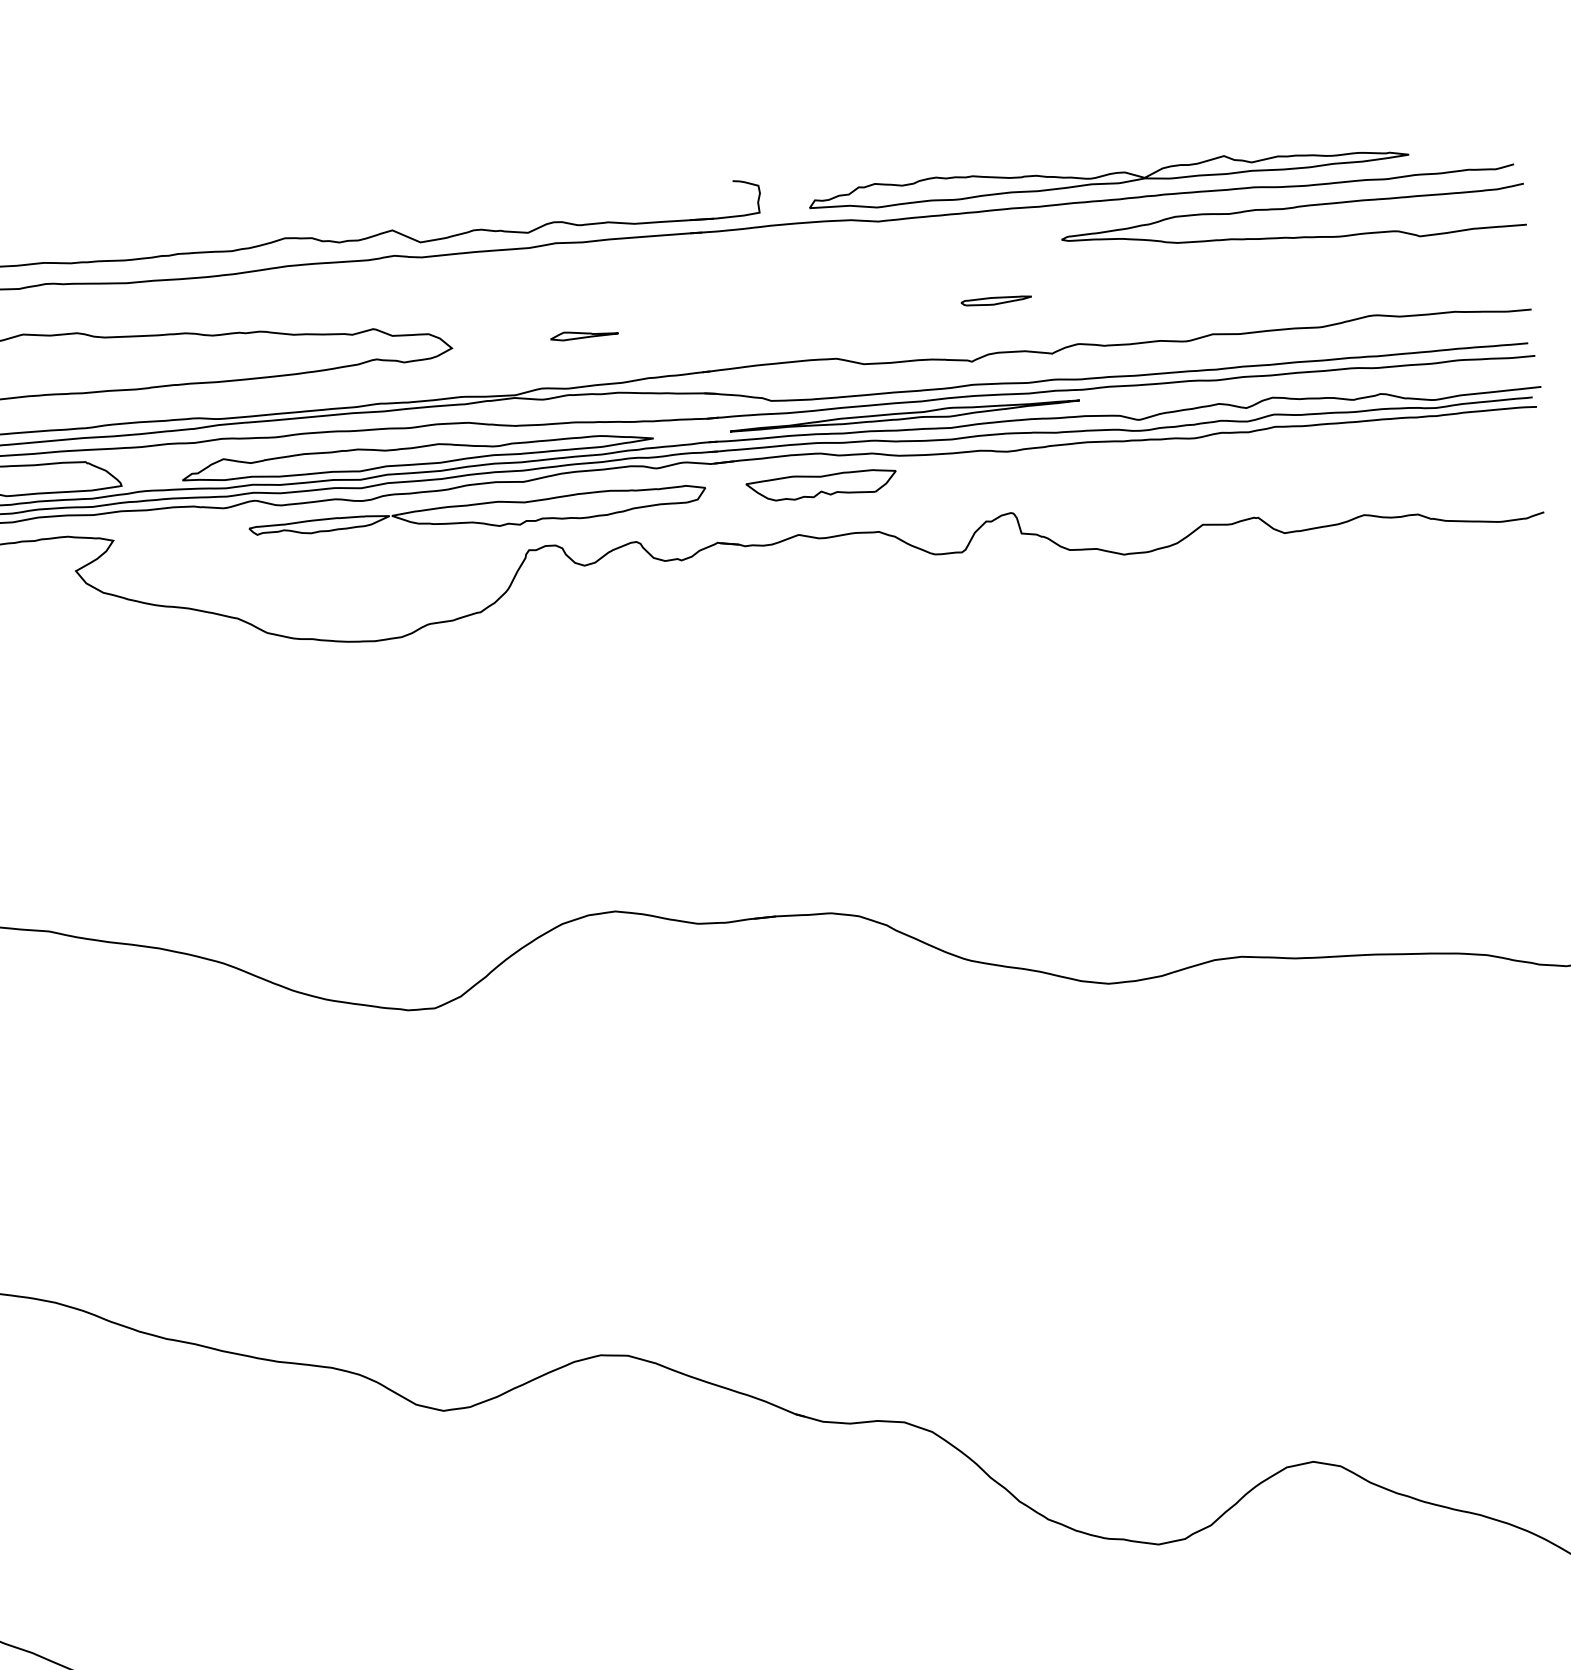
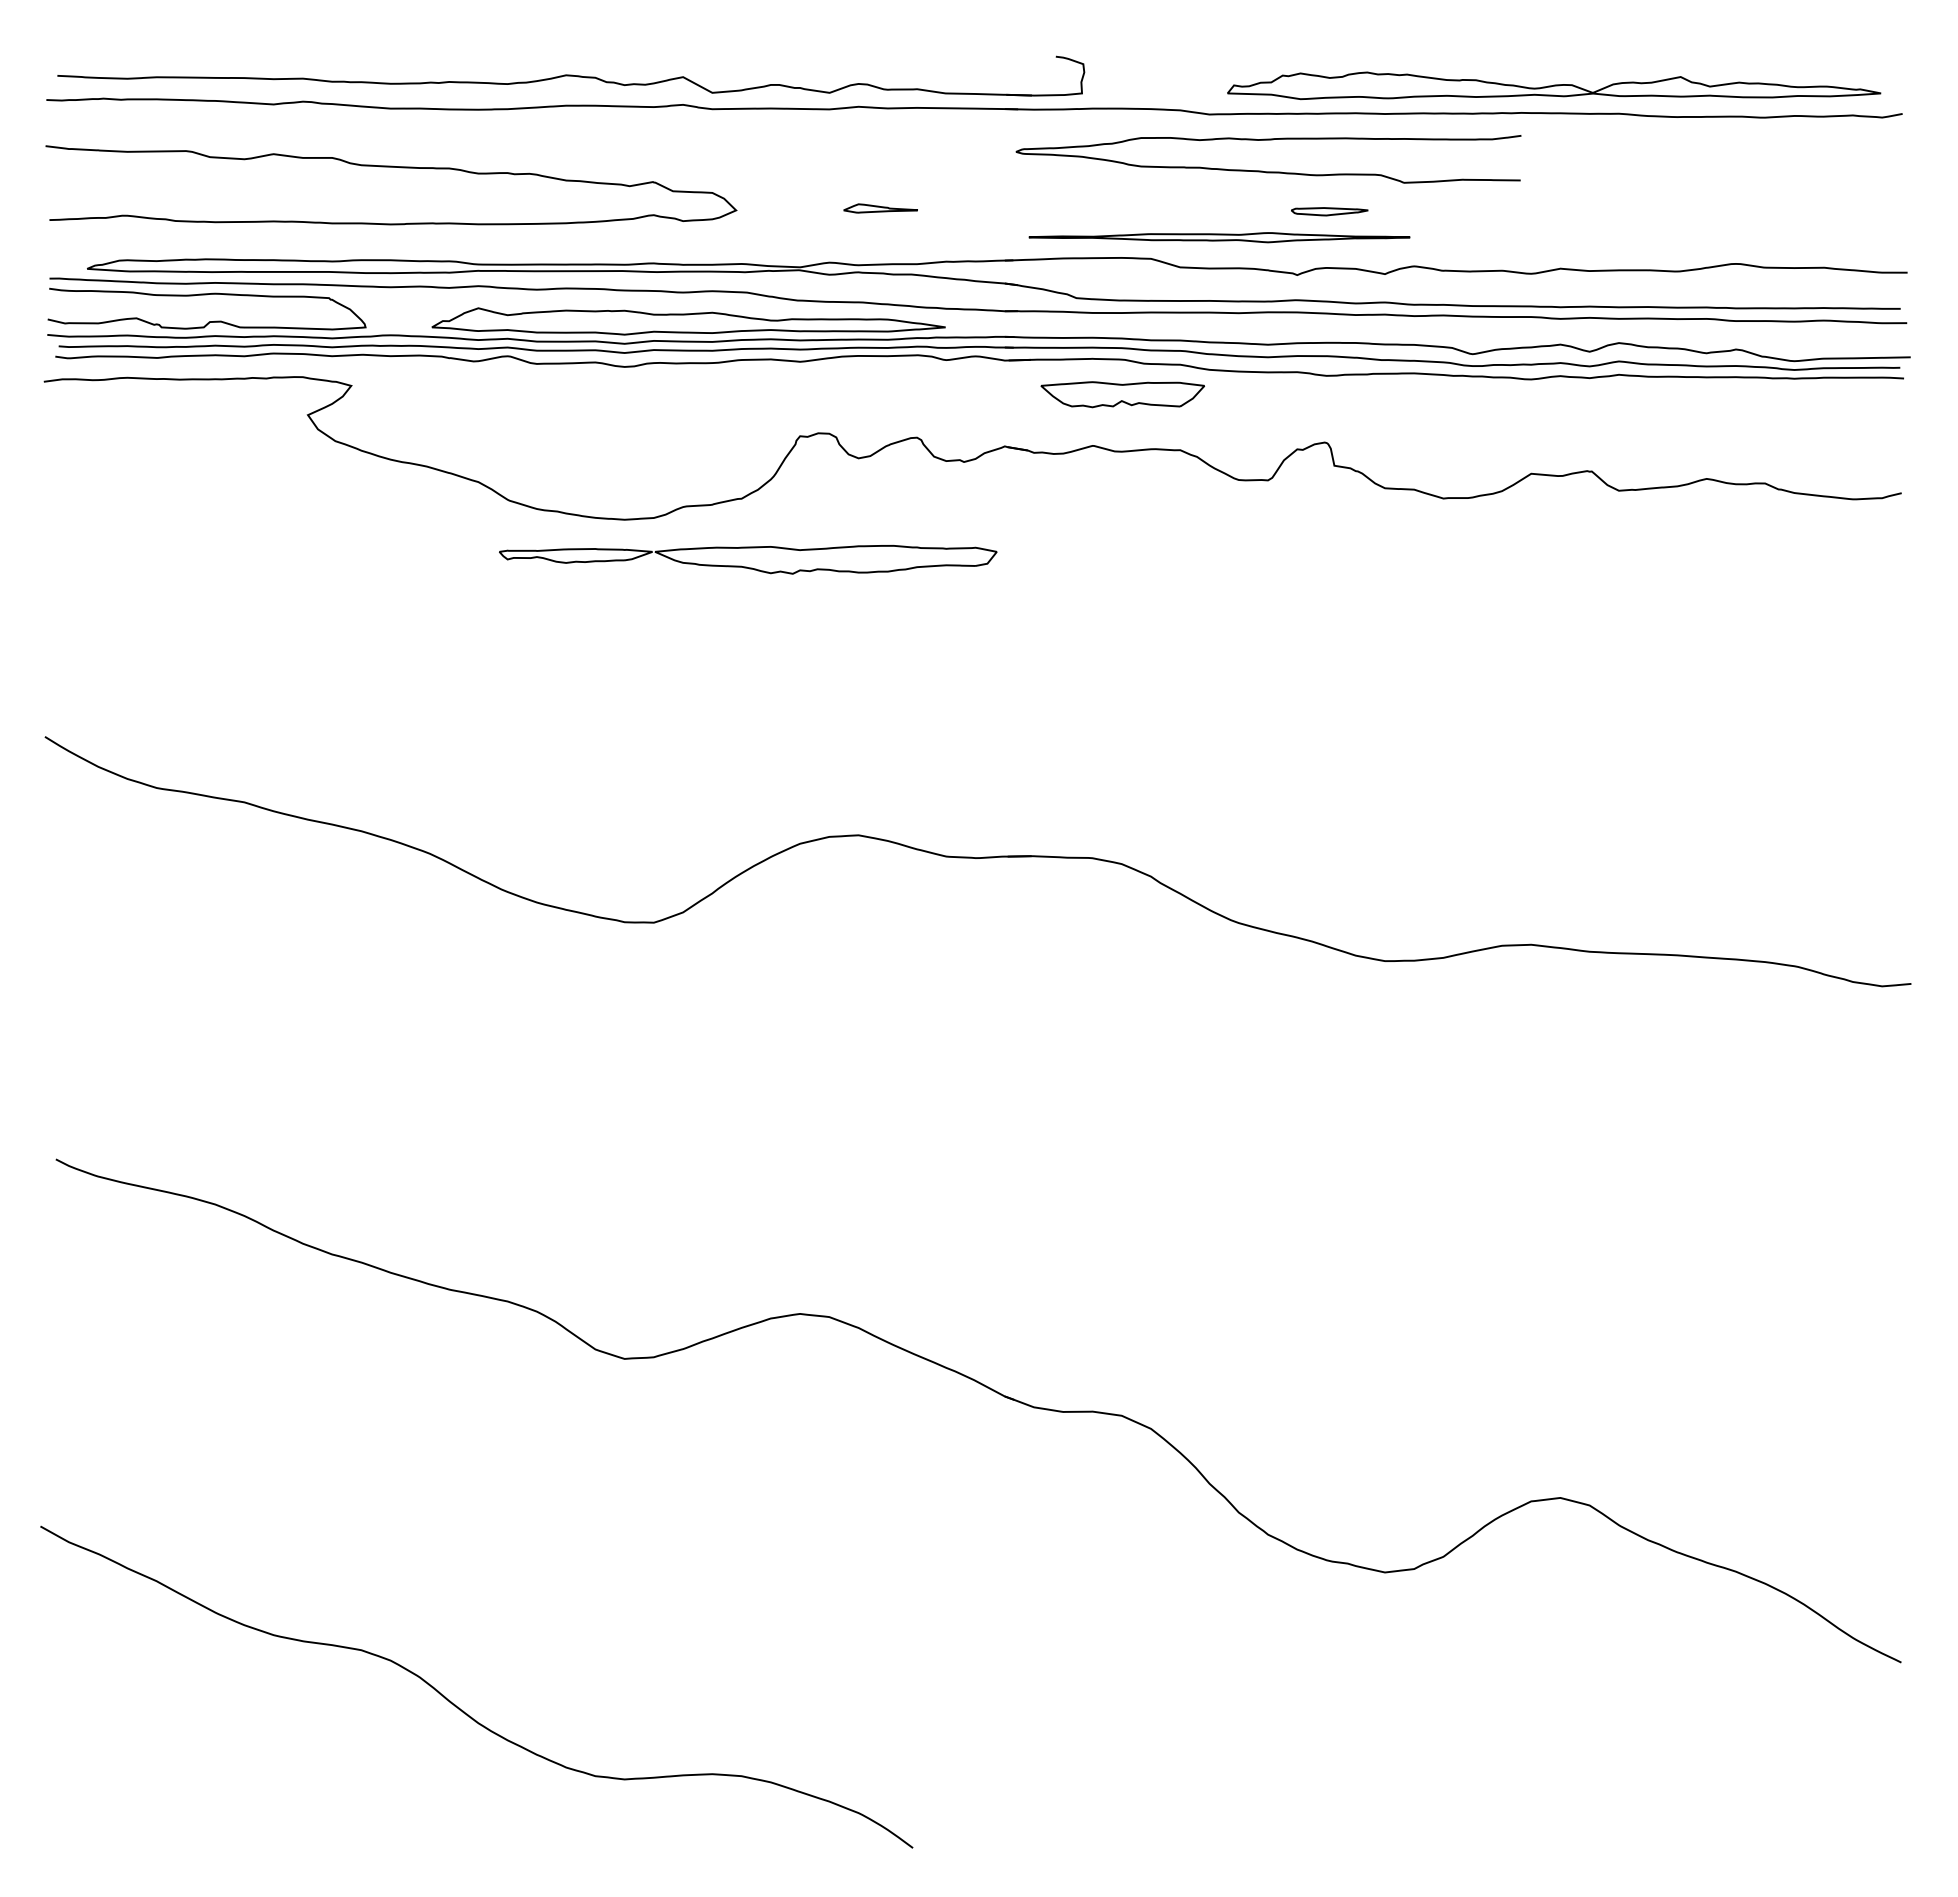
part: (1108, 174) -> (1554, 85), moved
curve: (1294, 237) -> (1268, 171), moved
part: (904, 416) -> (1219, 237), moved
part: (478, 515) -> (748, 559), moved

